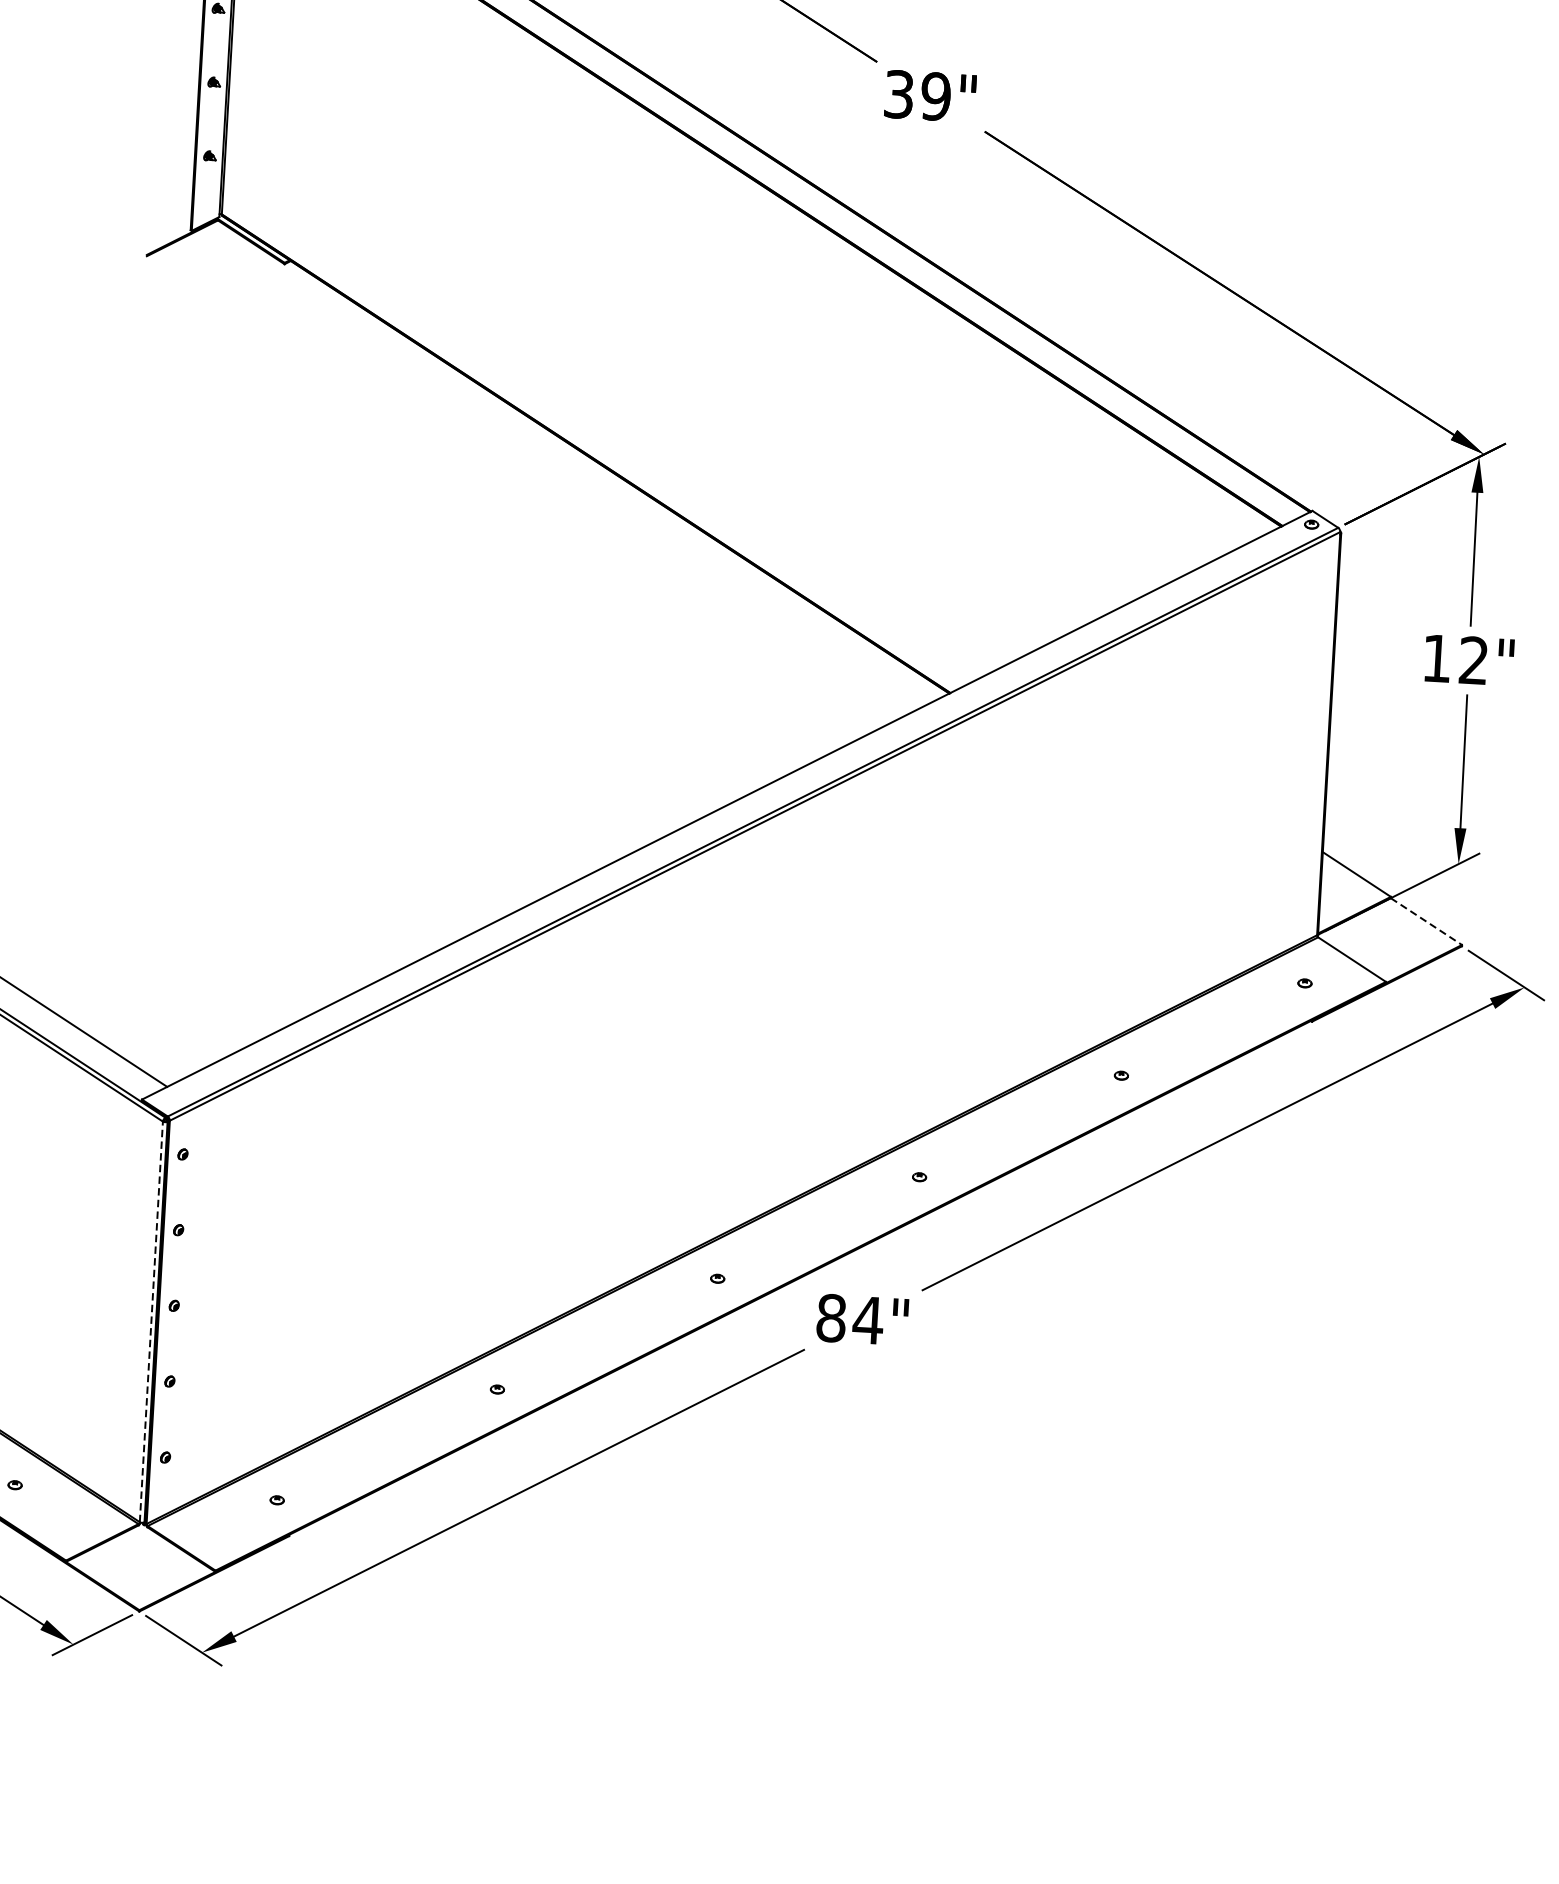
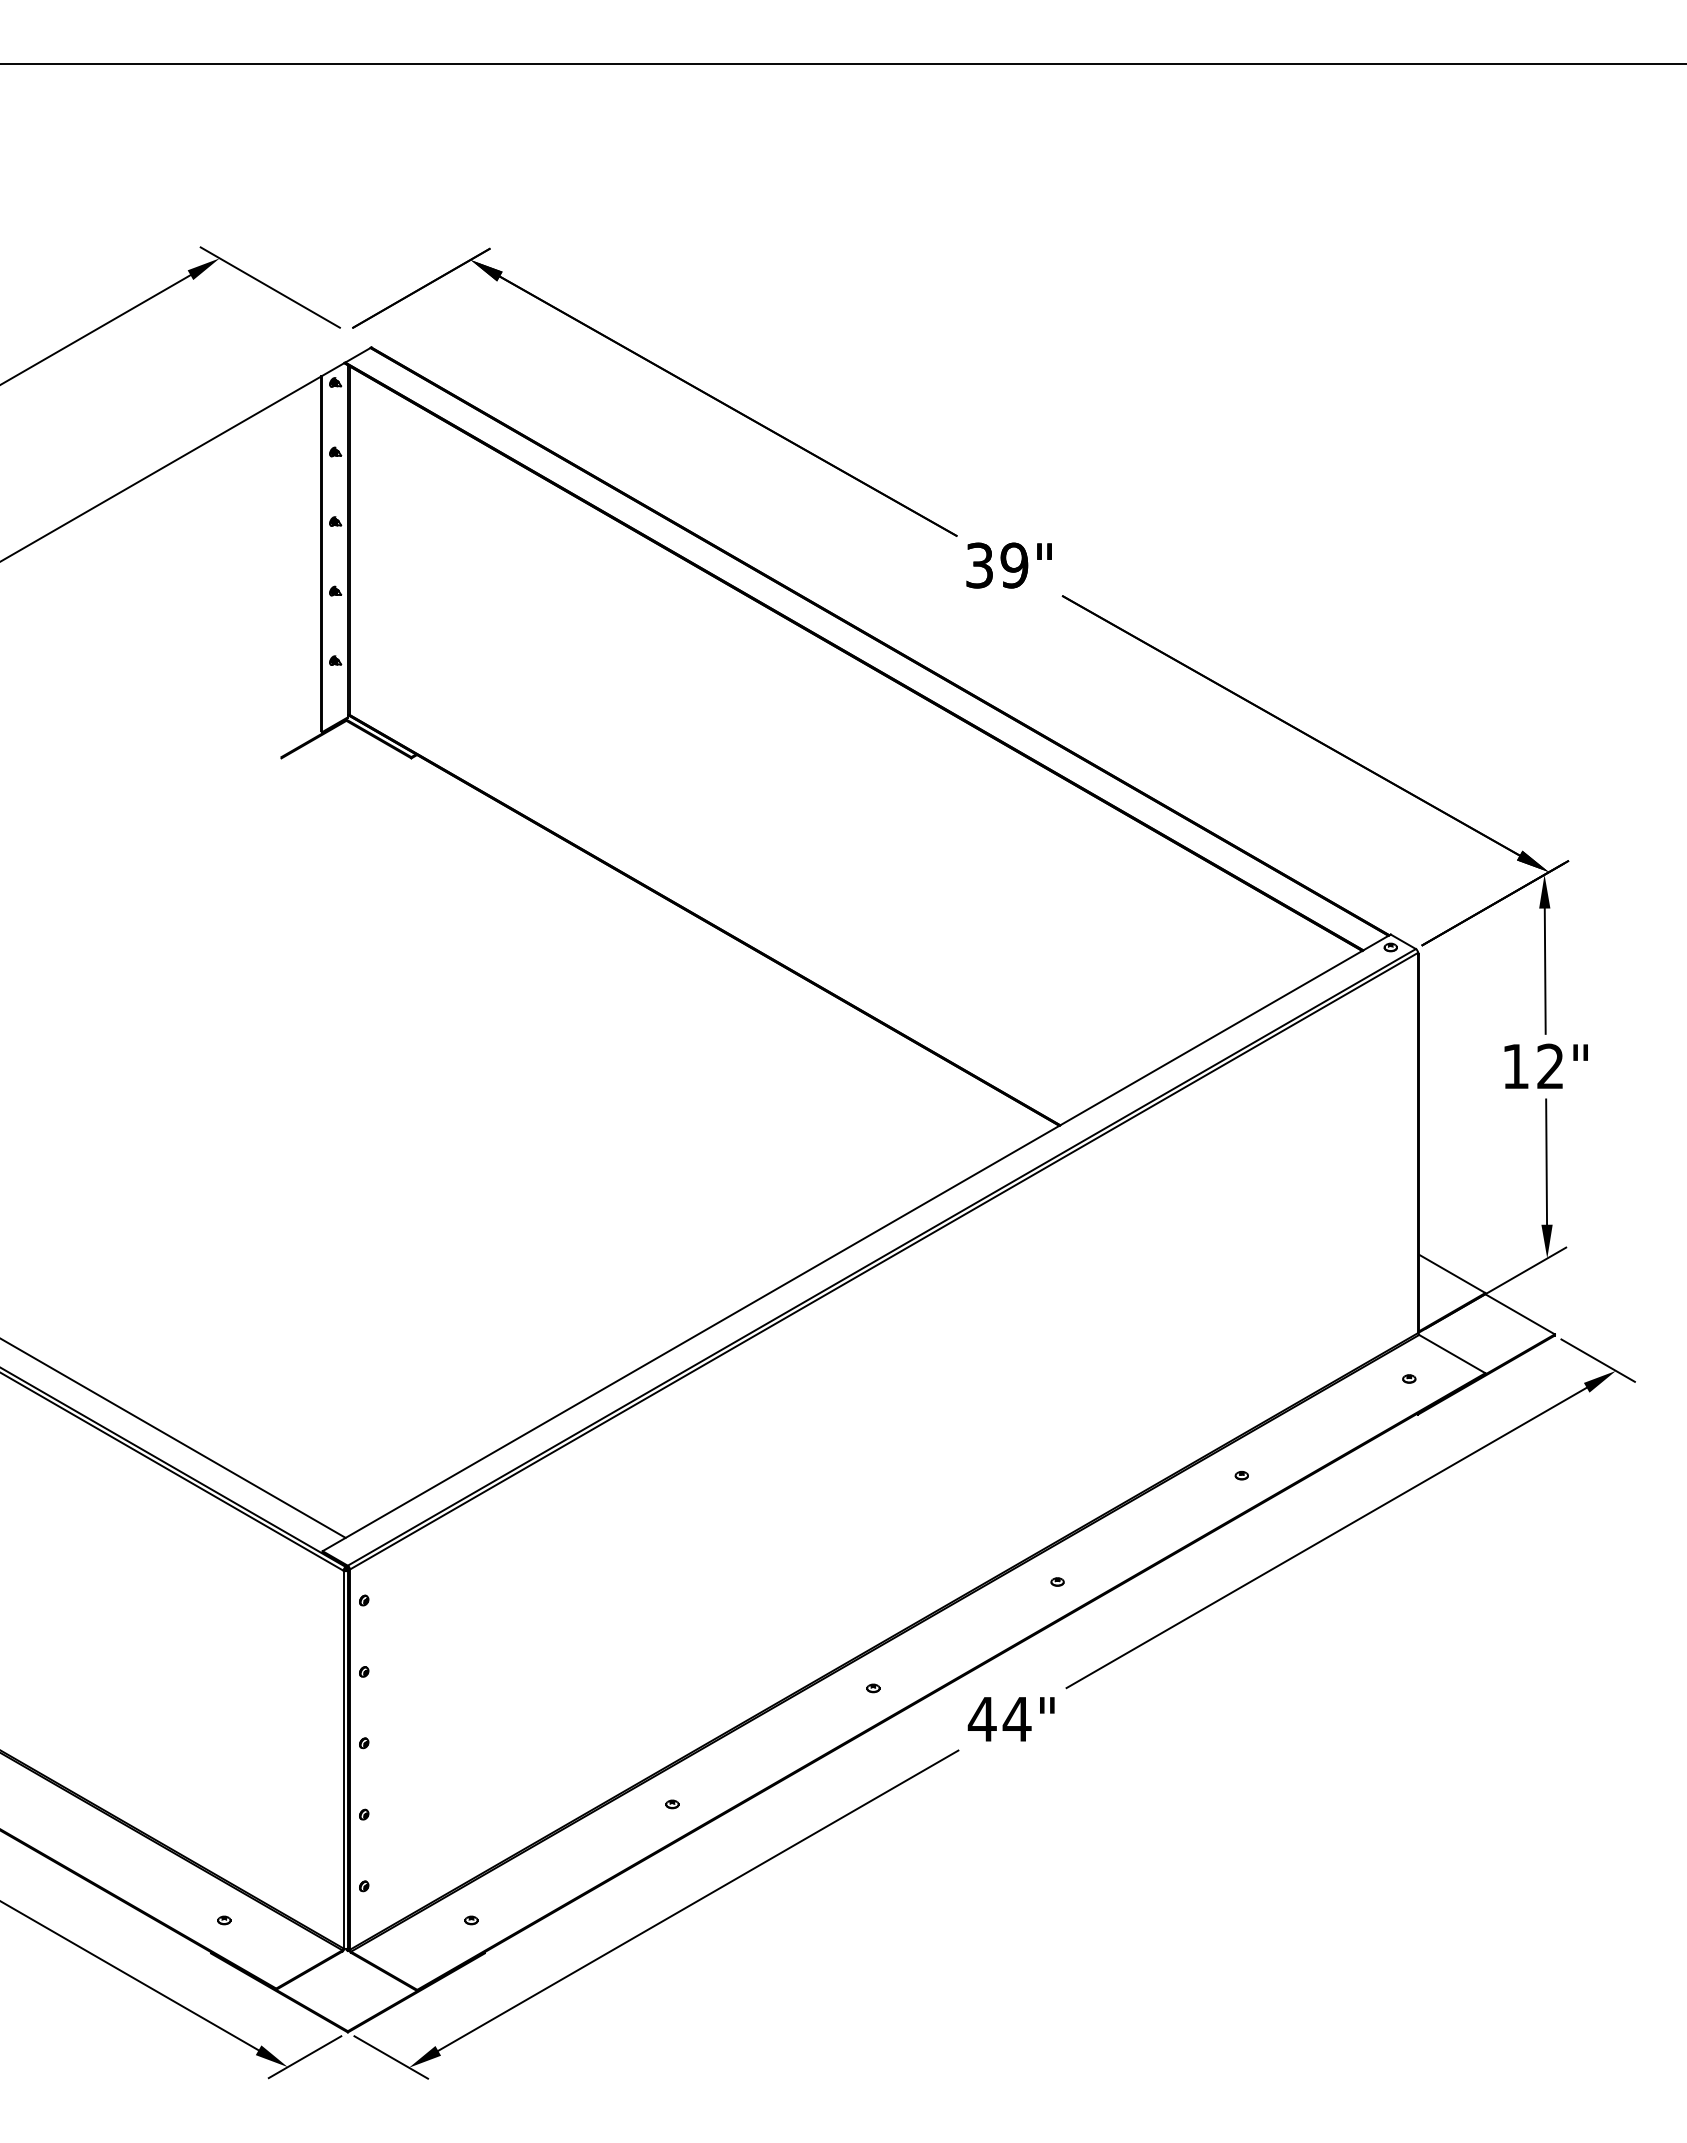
line: (1426, 921) -> (1520, 1314), dashed -> solid
text: (830, 1318) -> (981, 1719), 84" -> 44"
line: (151, 1321) -> (343, 1759), dashed -> solid

